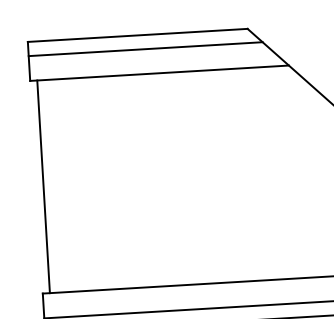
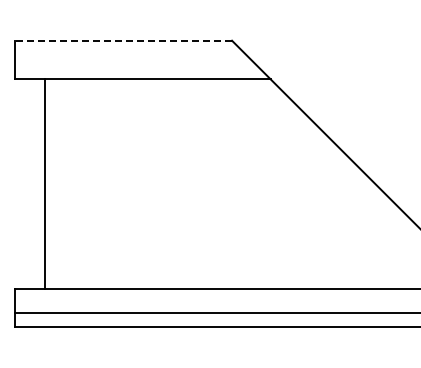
line: (137, 35) -> (123, 40), solid -> dashed
line: (145, 48) -> (130, 54), removed
line: (43, 186) -> (45, 183), moved

